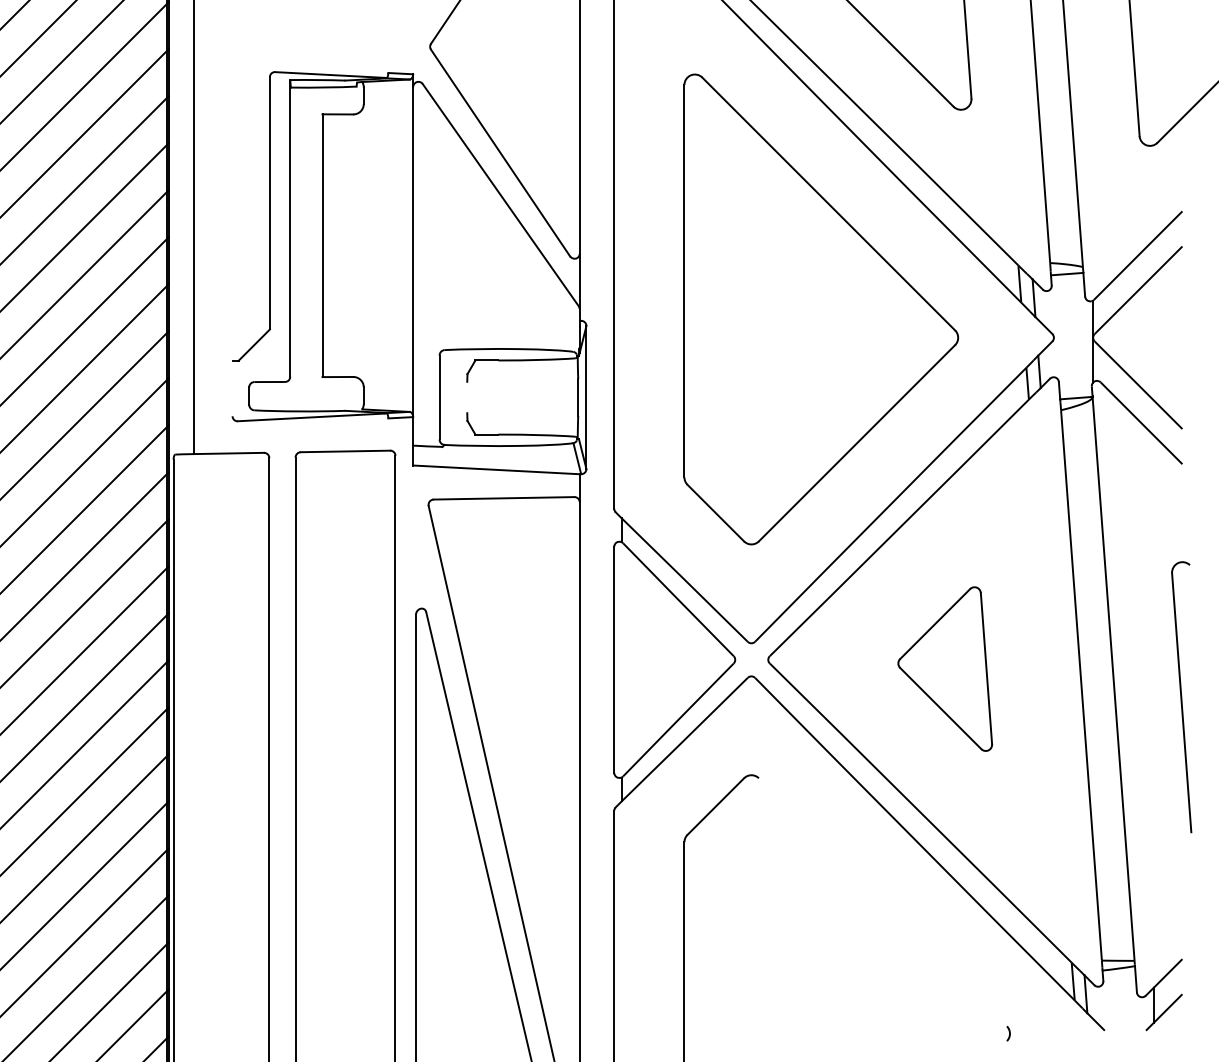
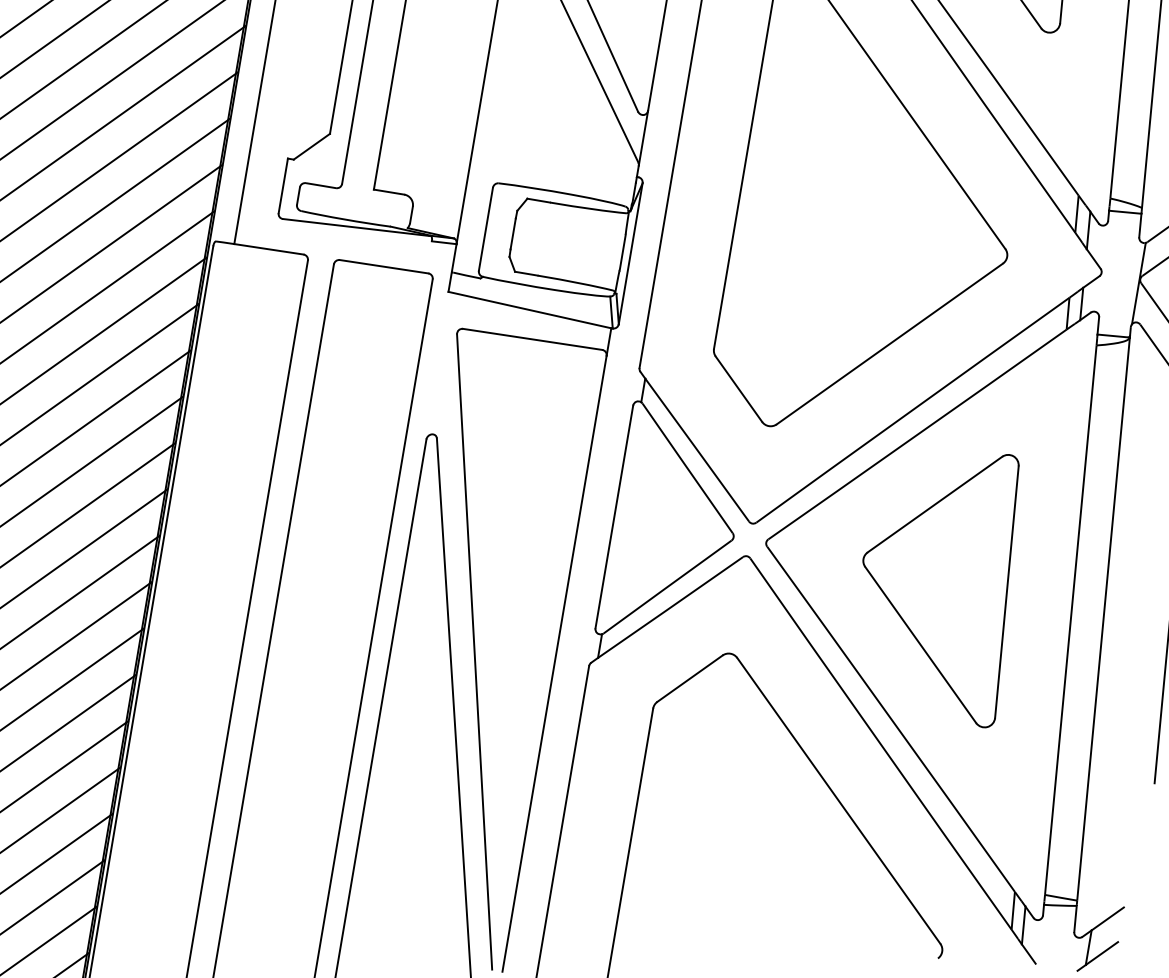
line: (232, 388) -> (283, 185), added
line: (467, 397) -> (513, 233), added
part: (945, 668) -> (939, 580), size x1.67
line: (882, 902) -> (838, 801), added

